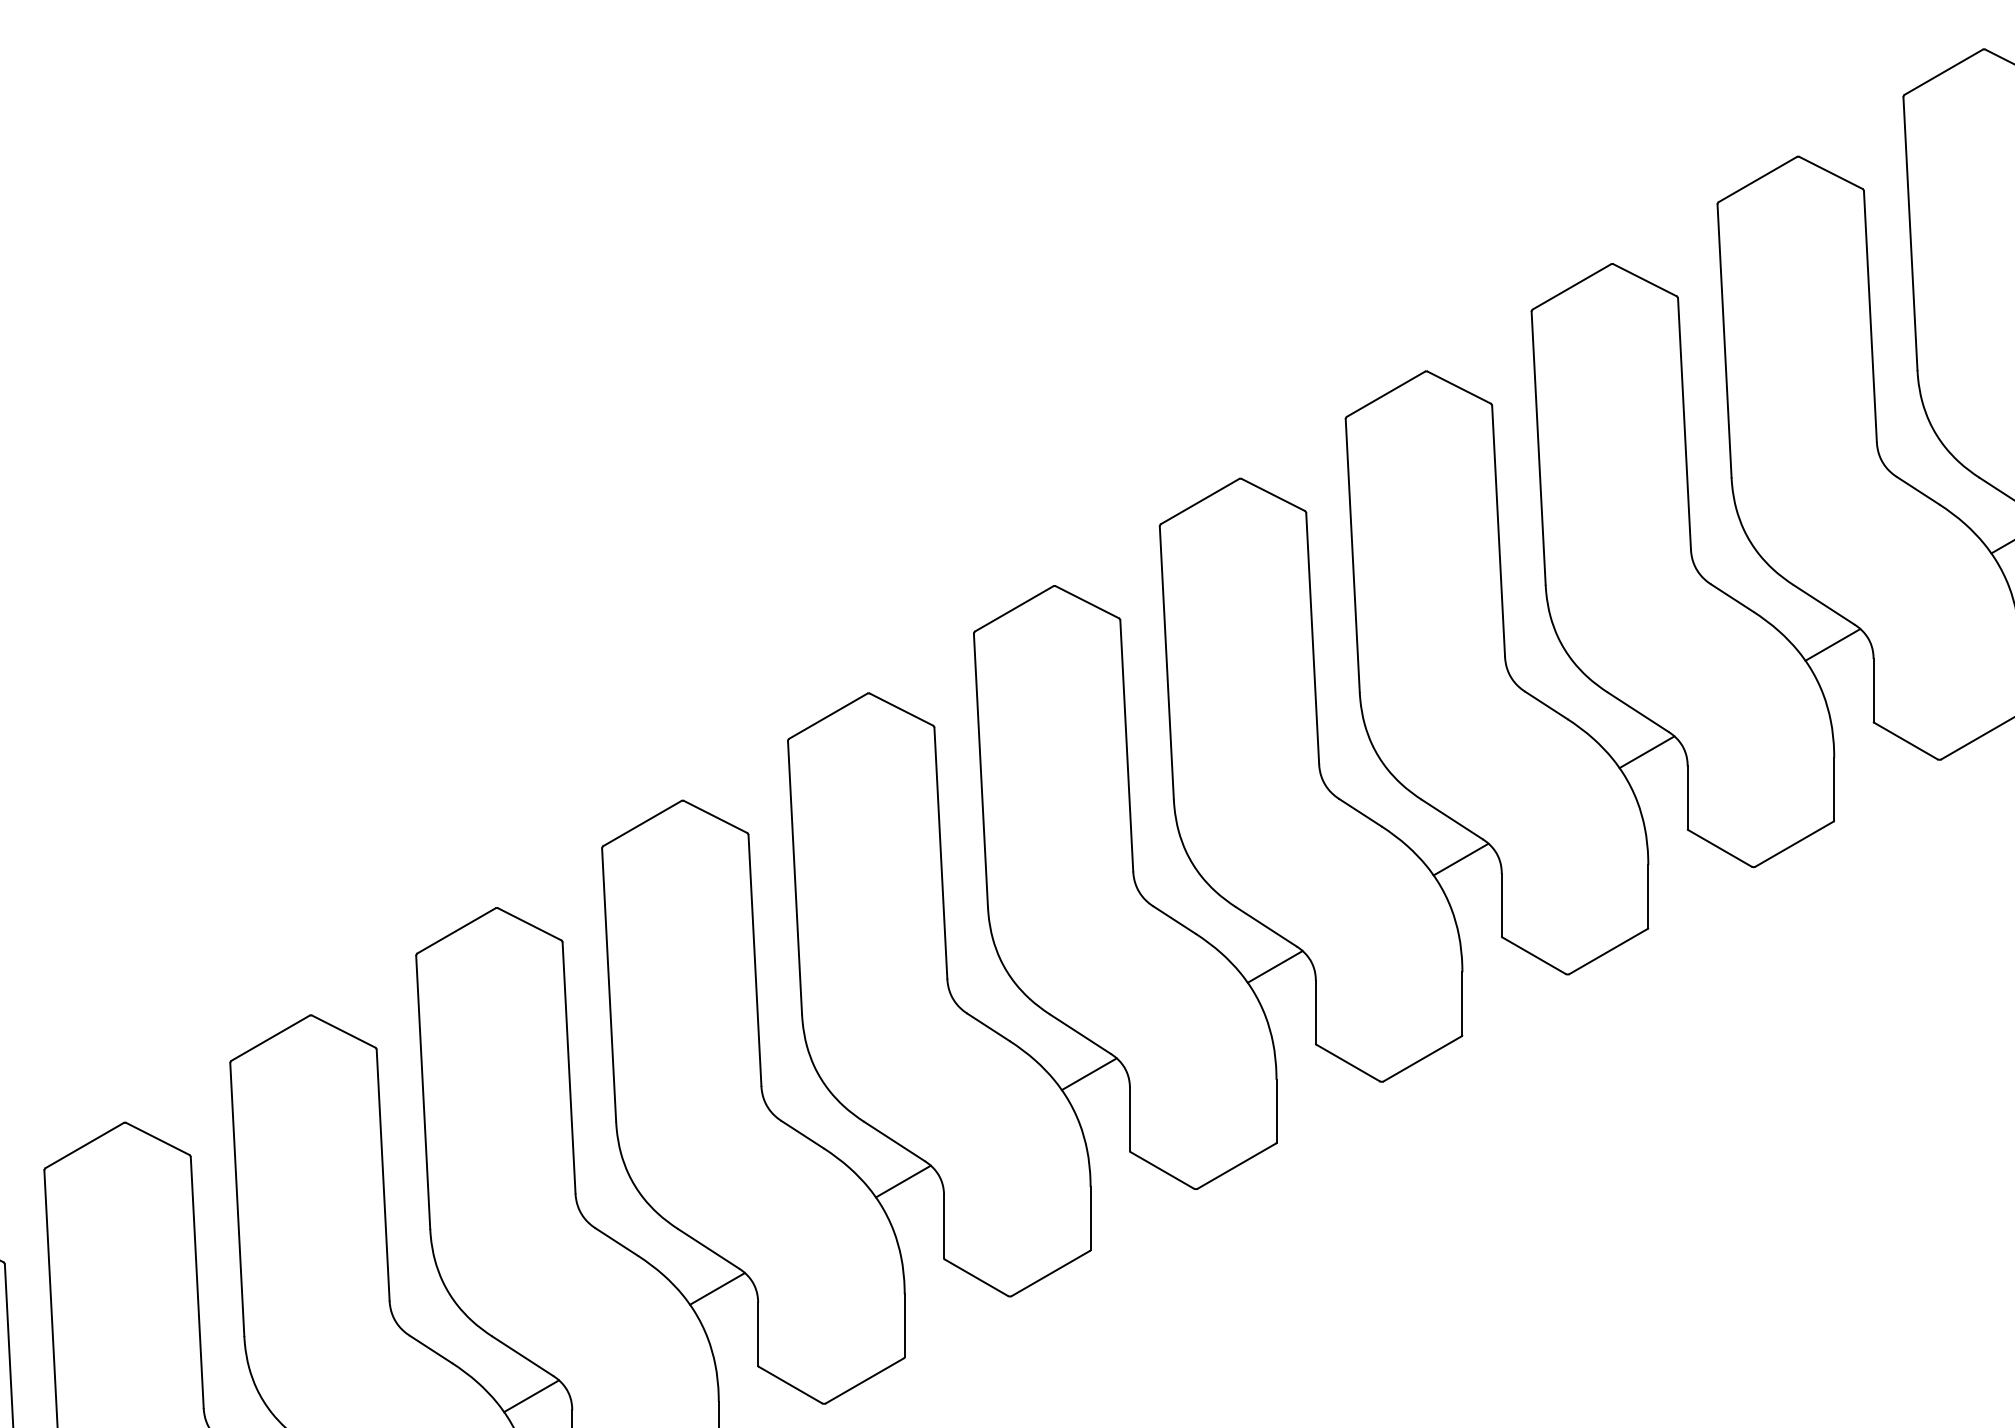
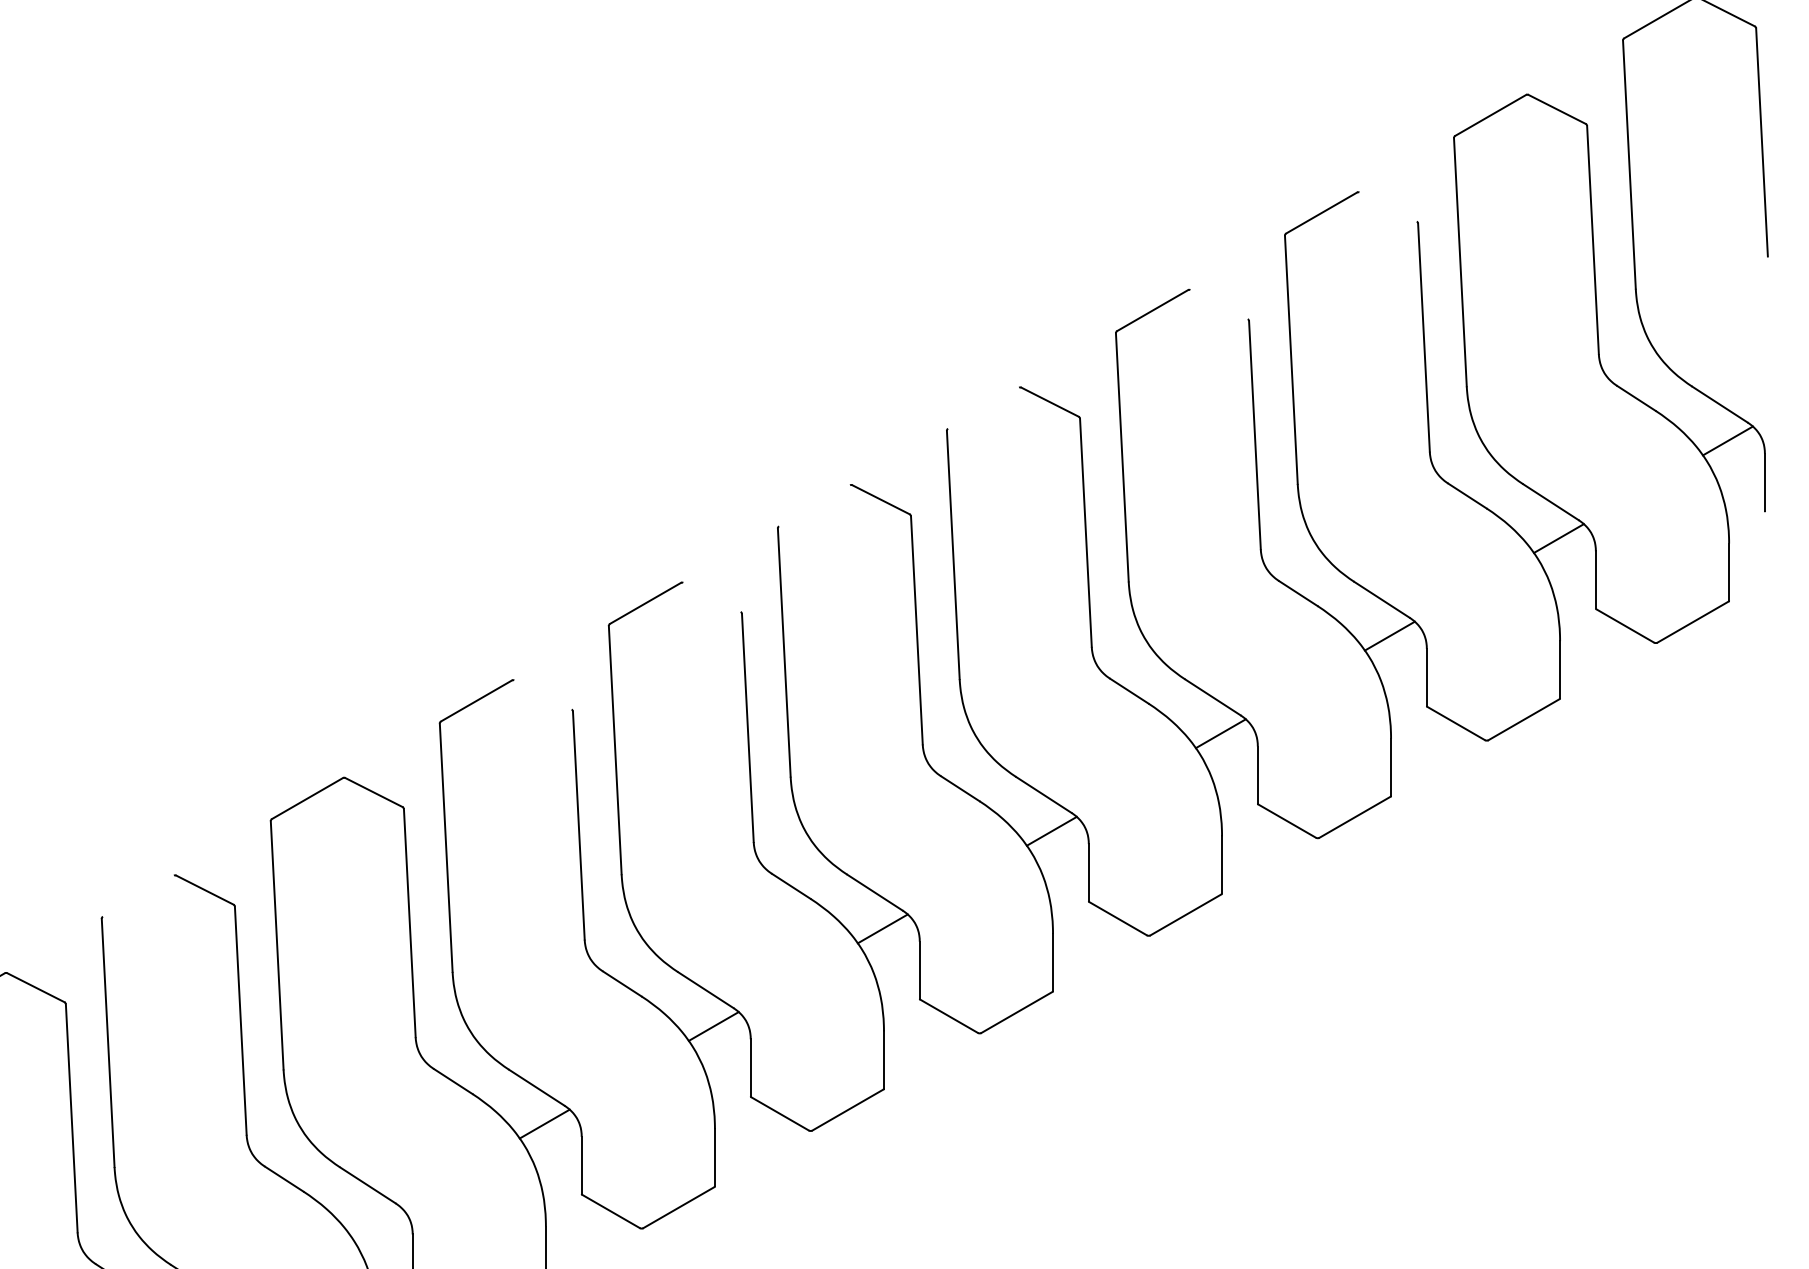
line: (1644, 280) -> (1387, 207), removed
line: (1458, 387) -> (1218, 304), removed
line: (1200, 501) -> (983, 408), removed
line: (1014, 608) -> (814, 505), removed
line: (900, 709) -> (711, 597), removed
line: (715, 816) -> (542, 694), removed
line: (270, 1037) -> (138, 895), removed
line: (531, 1396) -> (375, 1221), removed

